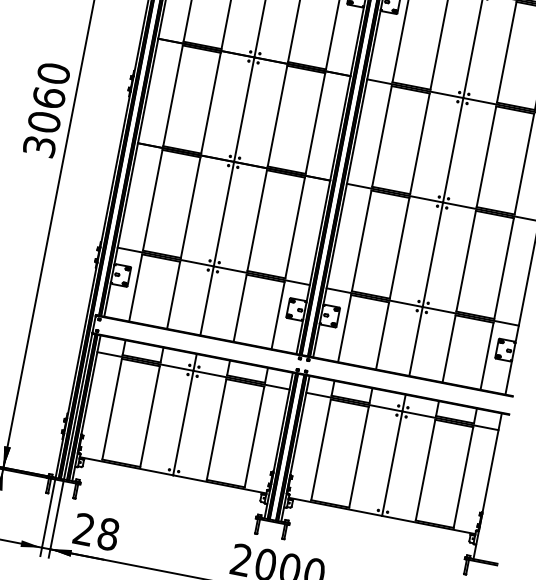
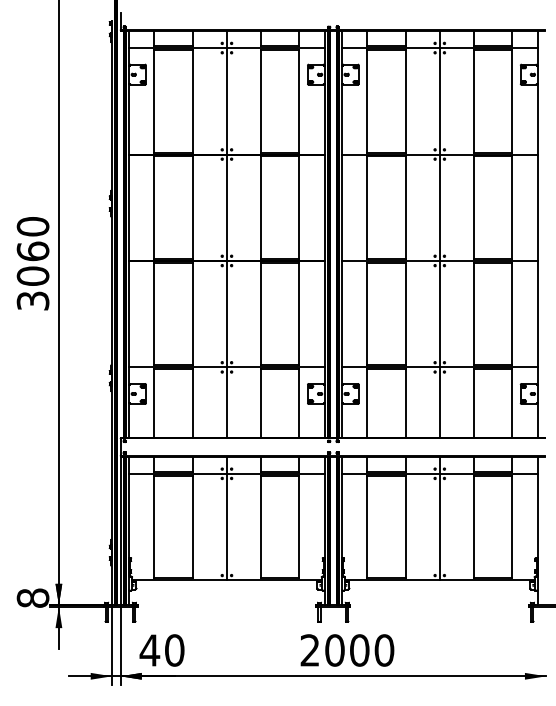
text: (46, 109) -> (32, 263), moved
text: (95, 531) -> (161, 650), 28 -> 40

